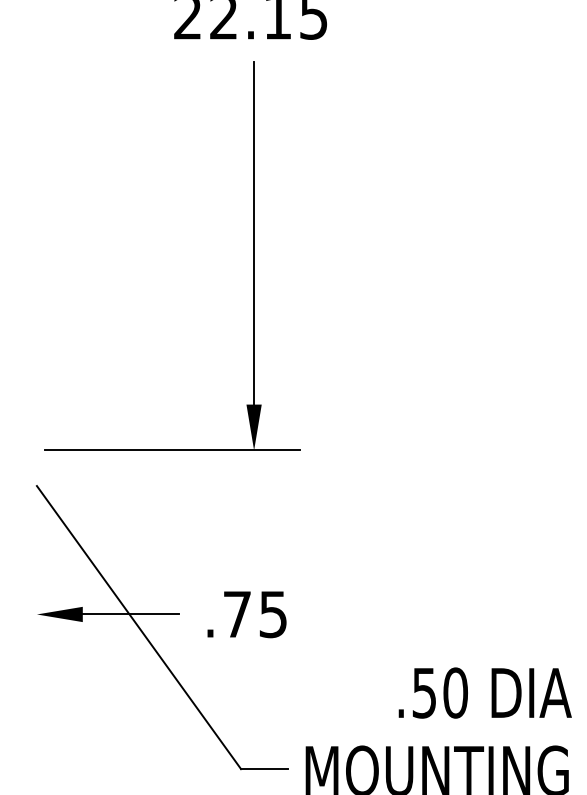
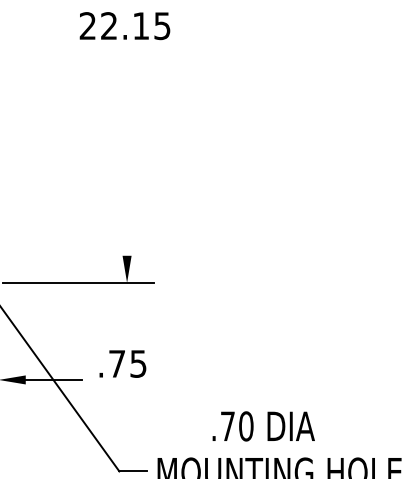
line: (254, 233) -> (127, 154), removed
text: (246, 613) -> (122, 363), moved
text: (423, 693) -> (227, 426), .50 -> .70

